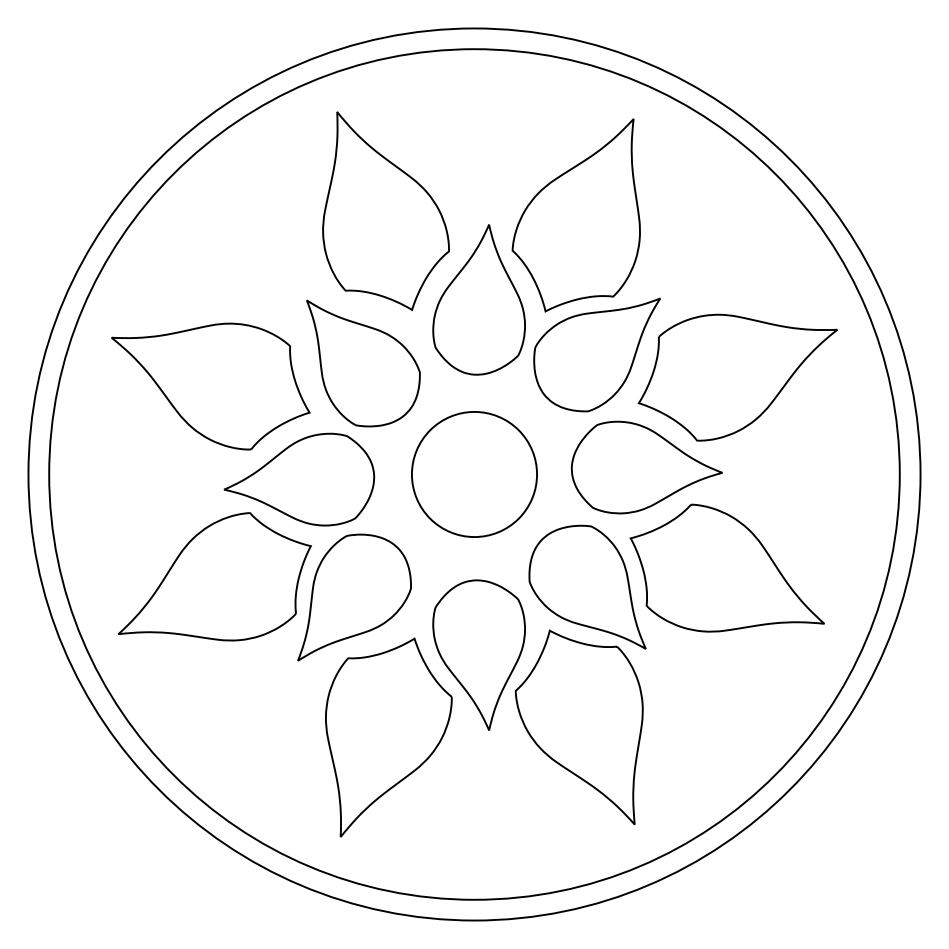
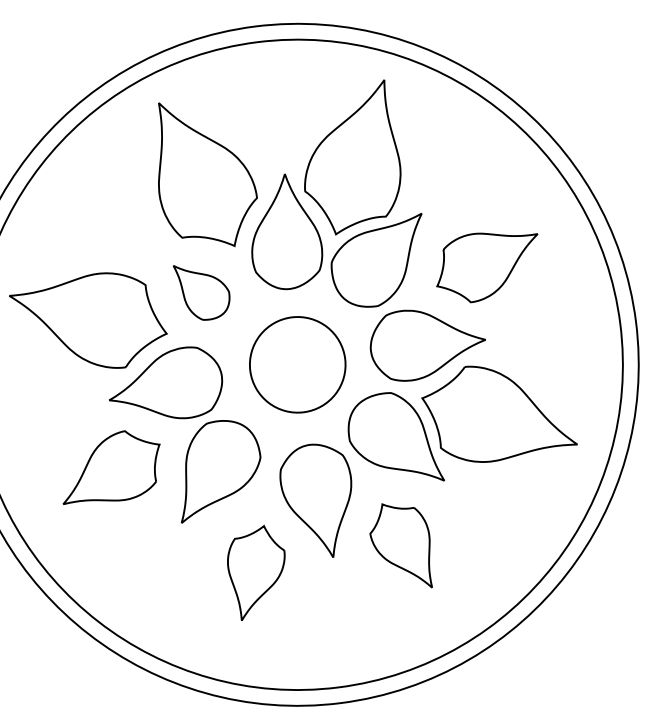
part: (363, 363) -> (202, 291), size x0.6
part: (737, 377) -> (487, 266), size x0.7
part: (214, 576) -> (110, 467), size x0.7
part: (578, 727) -> (400, 546), size x0.6
part: (388, 737) -> (257, 572), size x0.6

